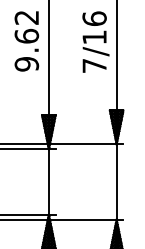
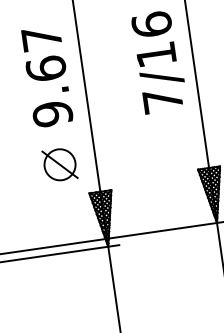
text: (26, 17) -> (41, 38), 9.62 -> 9.67
part: (26, 95) -> (59, 164), added

